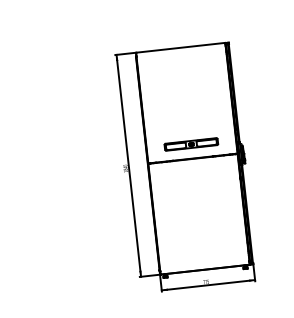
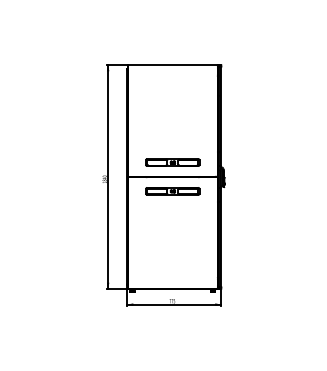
part: (194, 173) -> (172, 191), added

